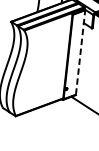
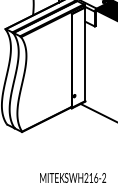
line: (80, 52) -> (85, 54), dashed -> solid

